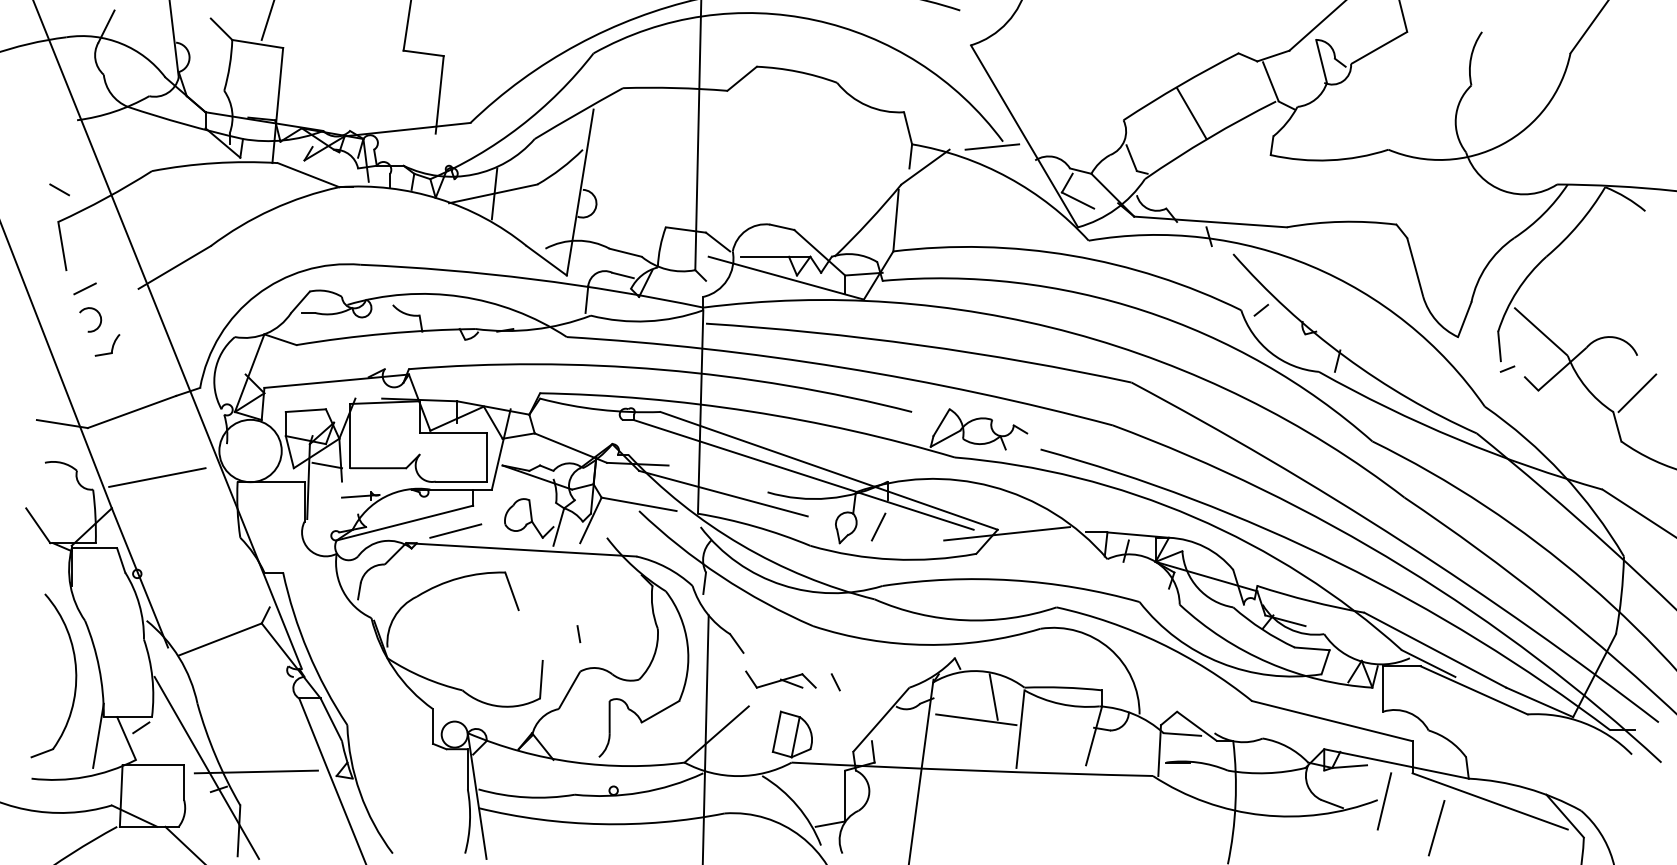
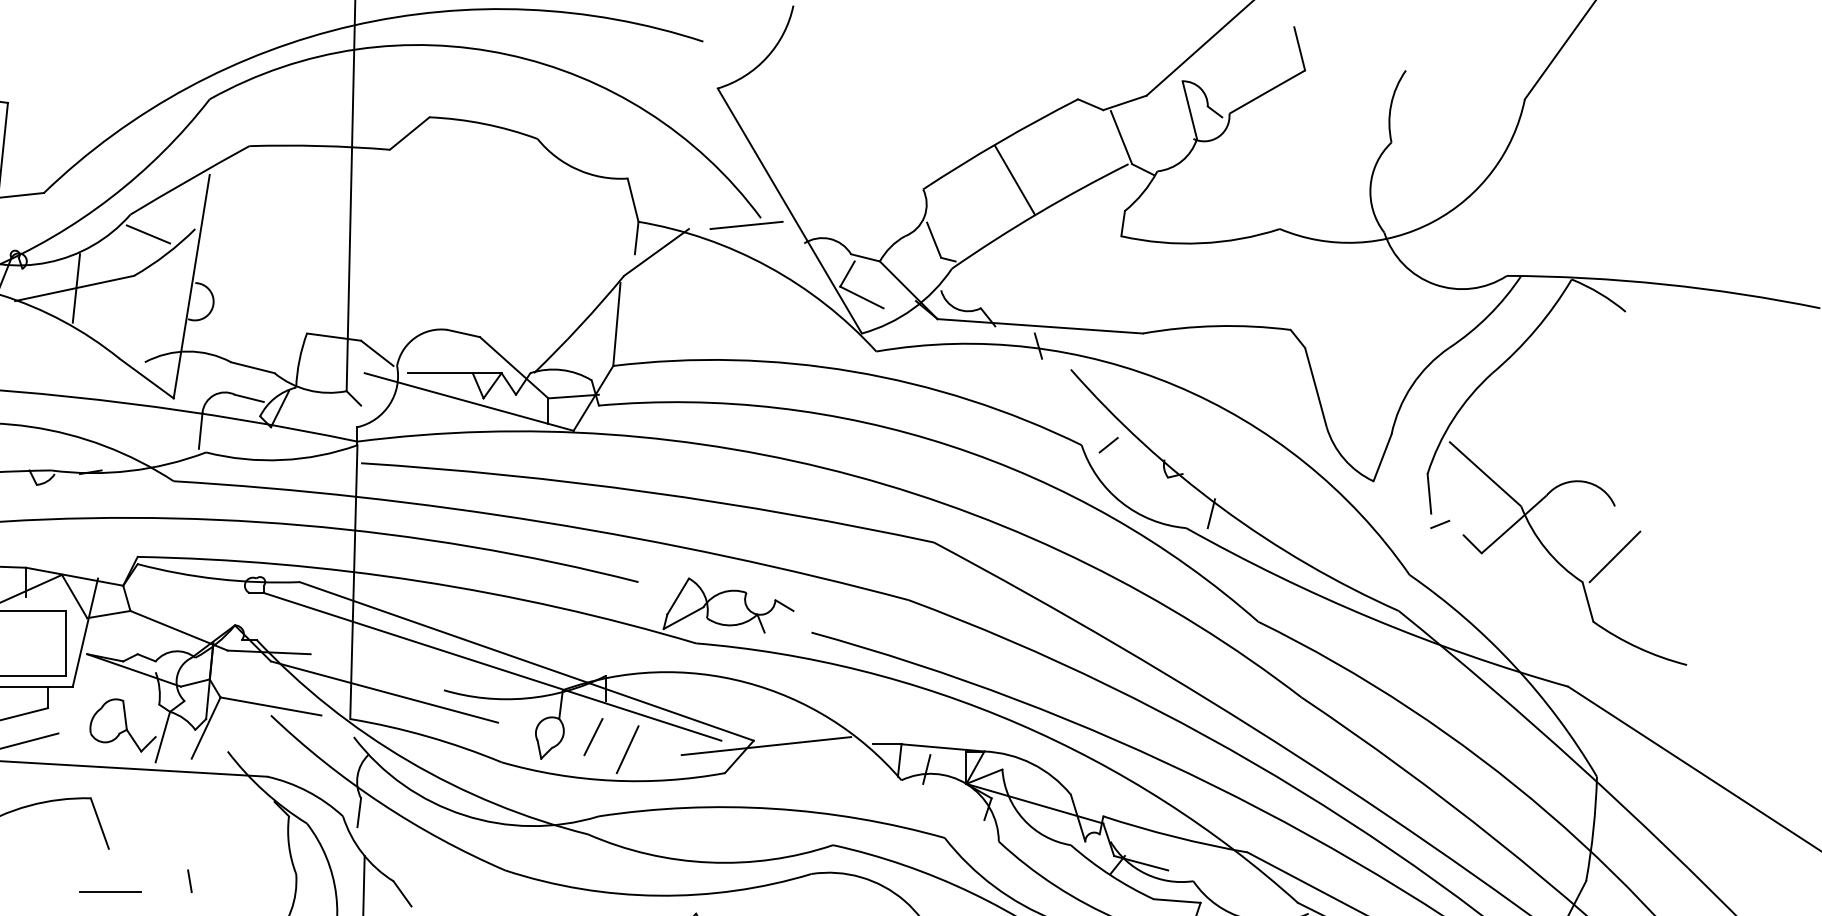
line: (548, 153) -> (149, 234), added
line: (904, 536) -> (628, 749), added
line: (519, 642) -> (109, 892), added

